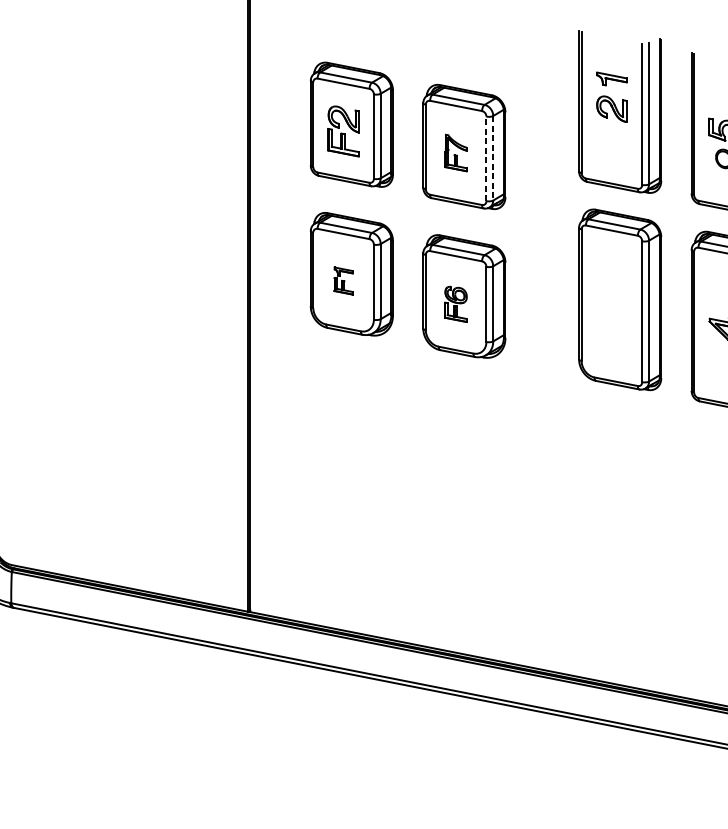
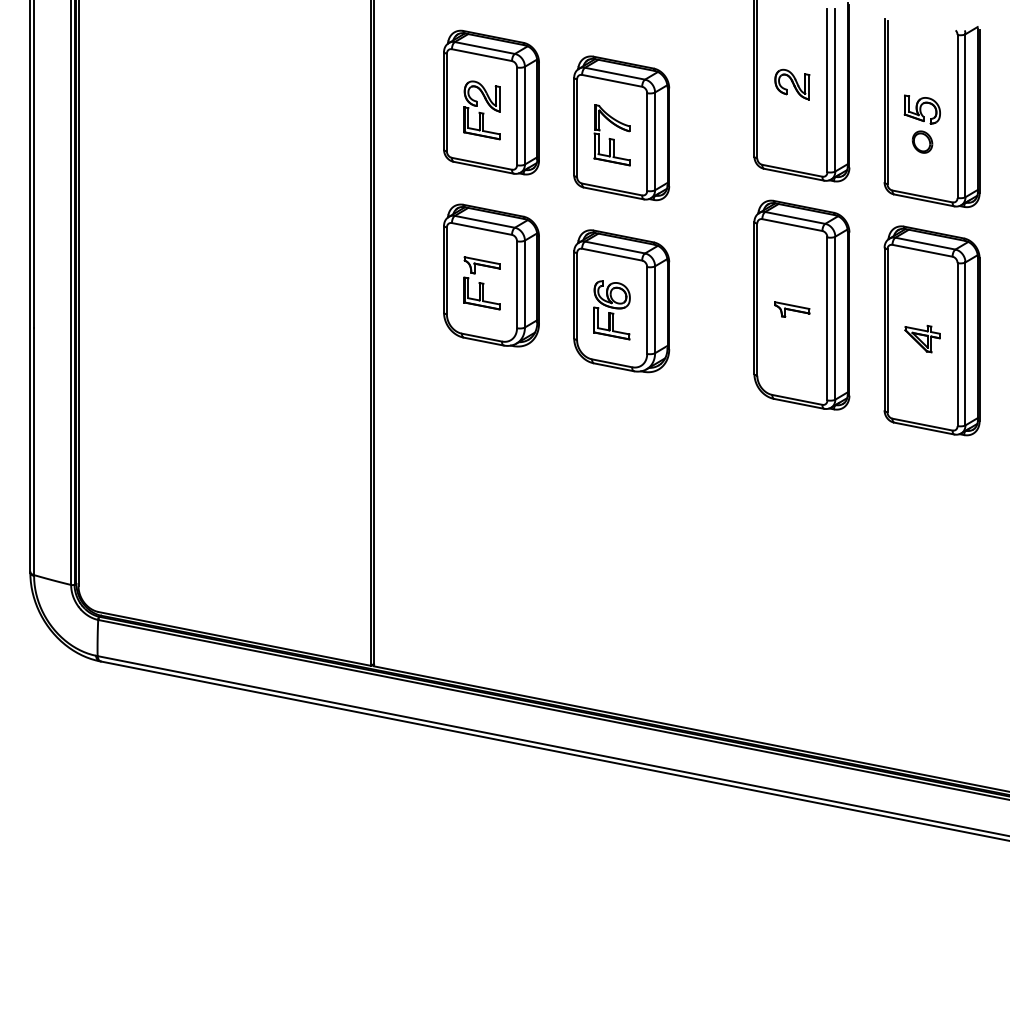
part: (612, 78) -> (792, 309), moved
part: (455, 153) -> (611, 135), size x1.43
line: (493, 158) -> (655, 141), dashed -> solid
line: (486, 159) -> (647, 142), dashed -> solid
part: (343, 281) -> (481, 283), size x1.67
part: (455, 304) -> (611, 310), size x1.43

